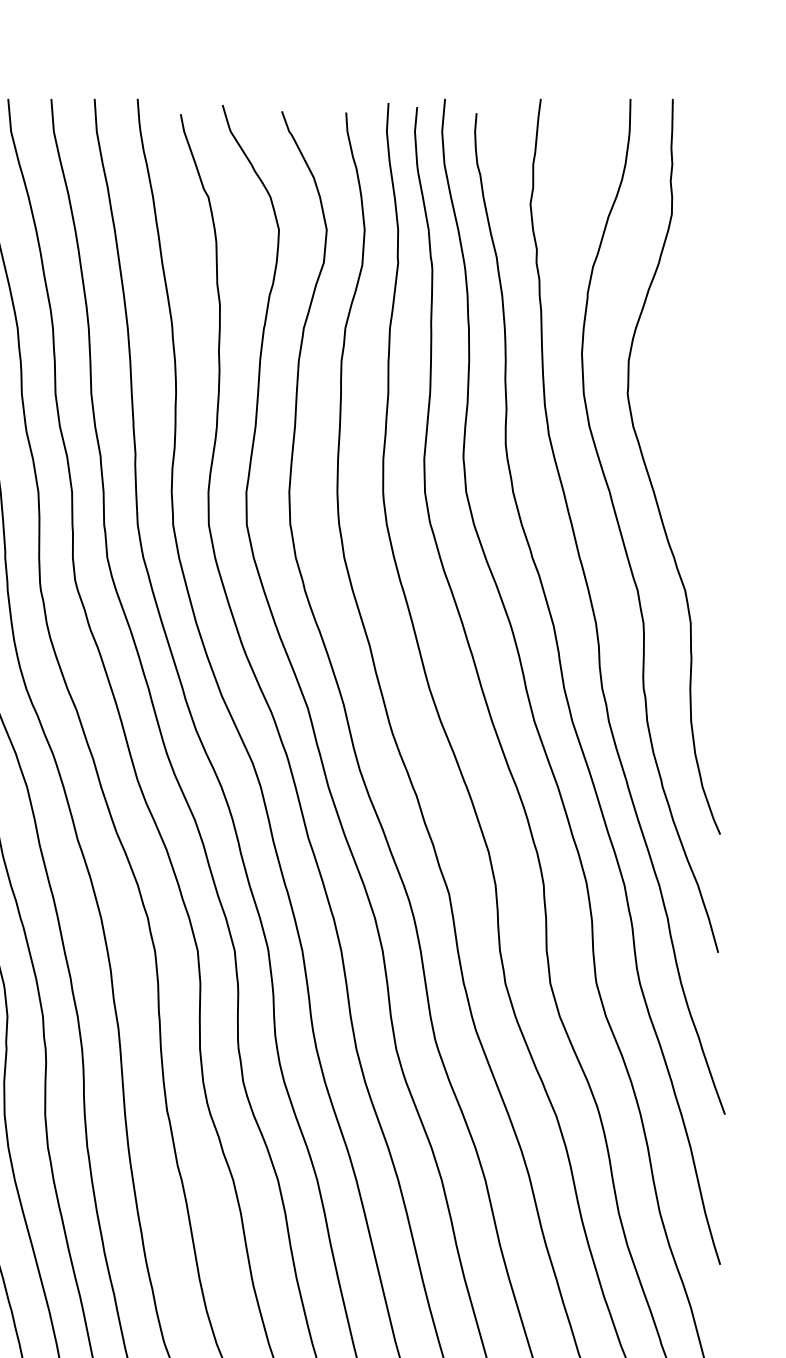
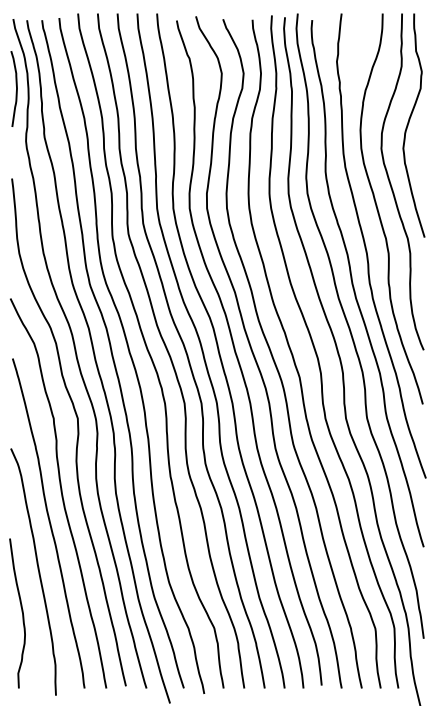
curve: (689, 339) -> (409, 123), added

